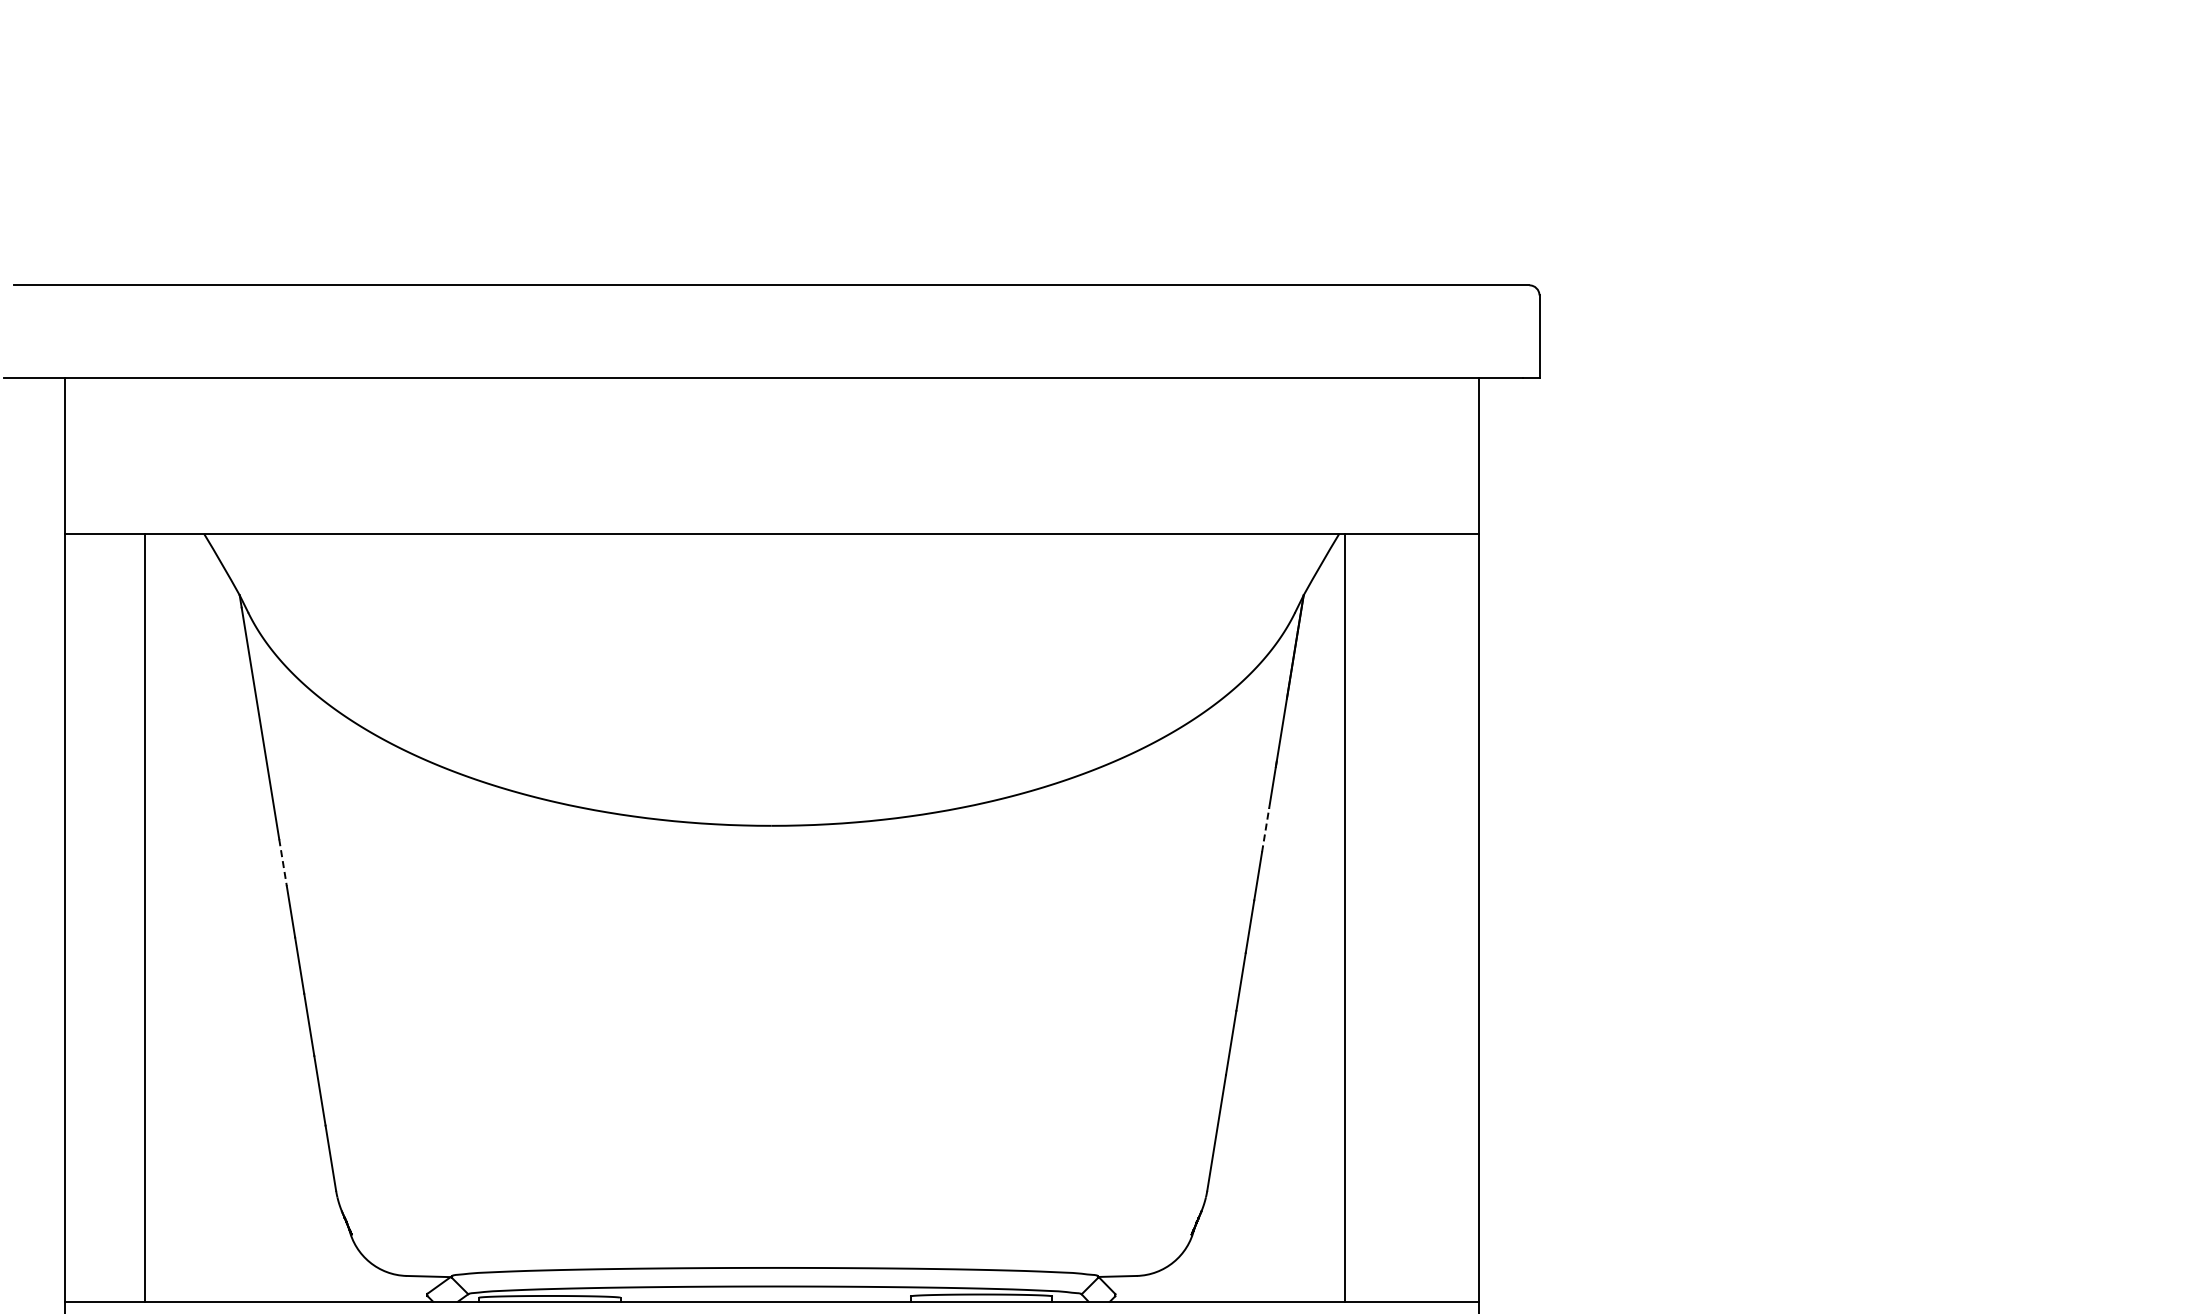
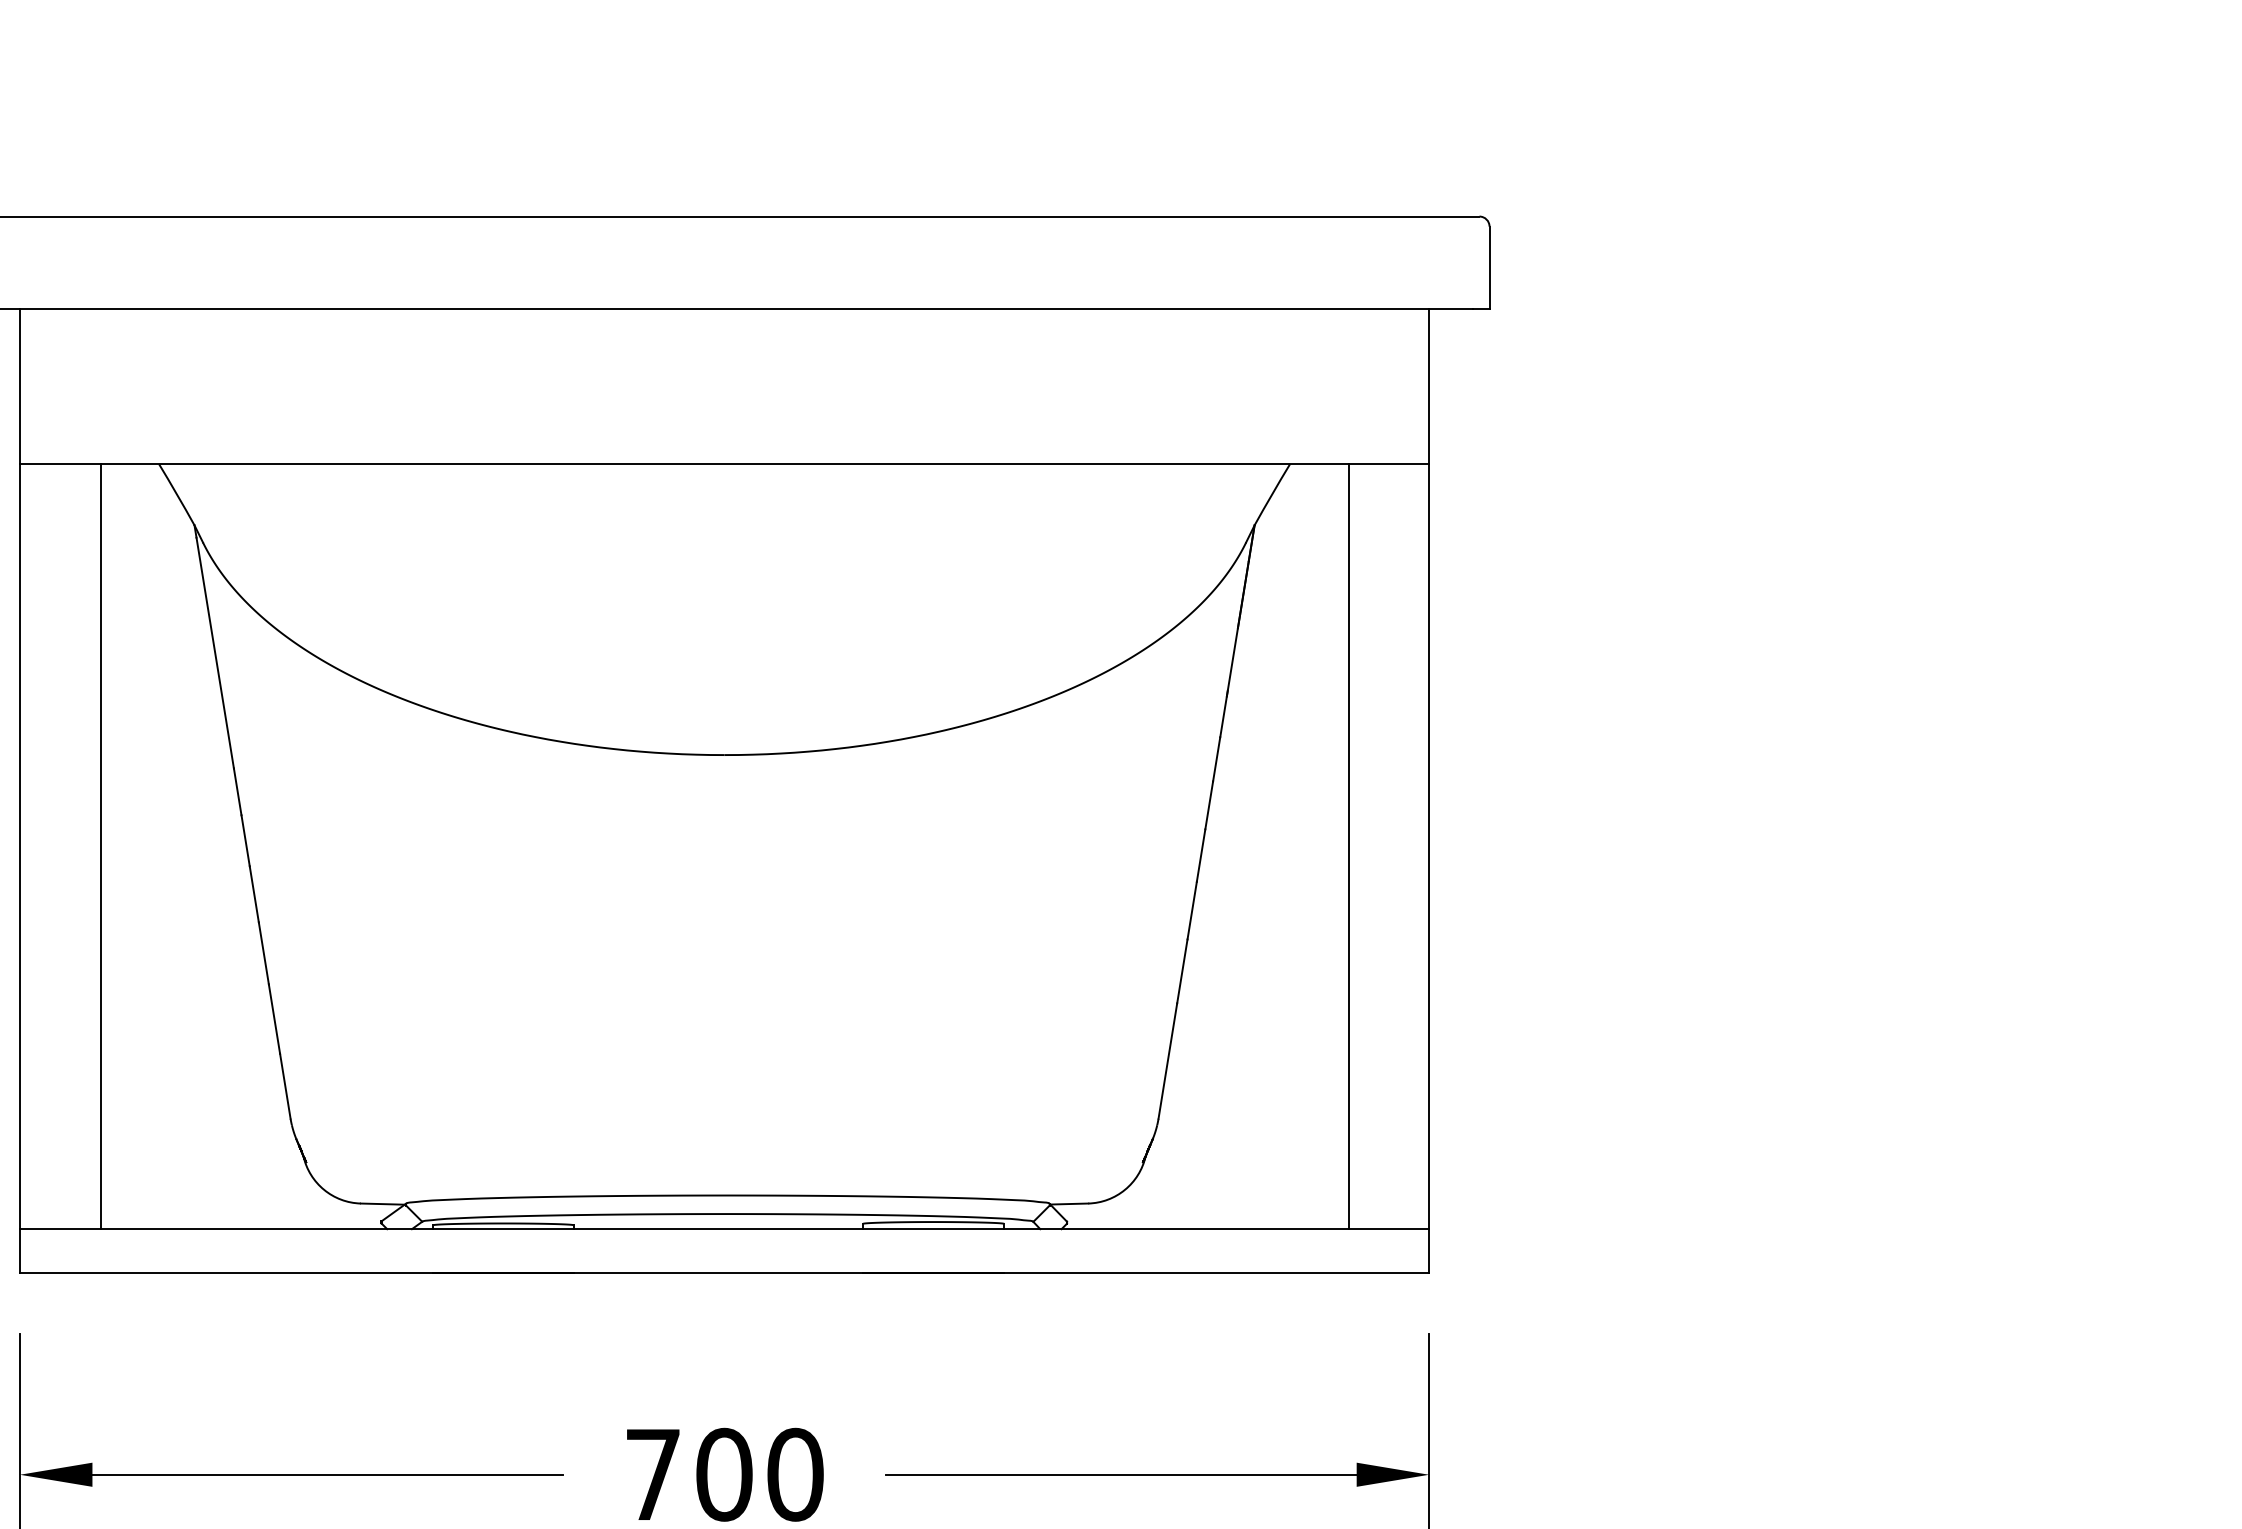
line: (1265, 829) -> (1216, 758), dashed -> solid
line: (282, 862) -> (237, 791), dashed -> solid
line: (1344, 917) -> (1348, 846), moved

